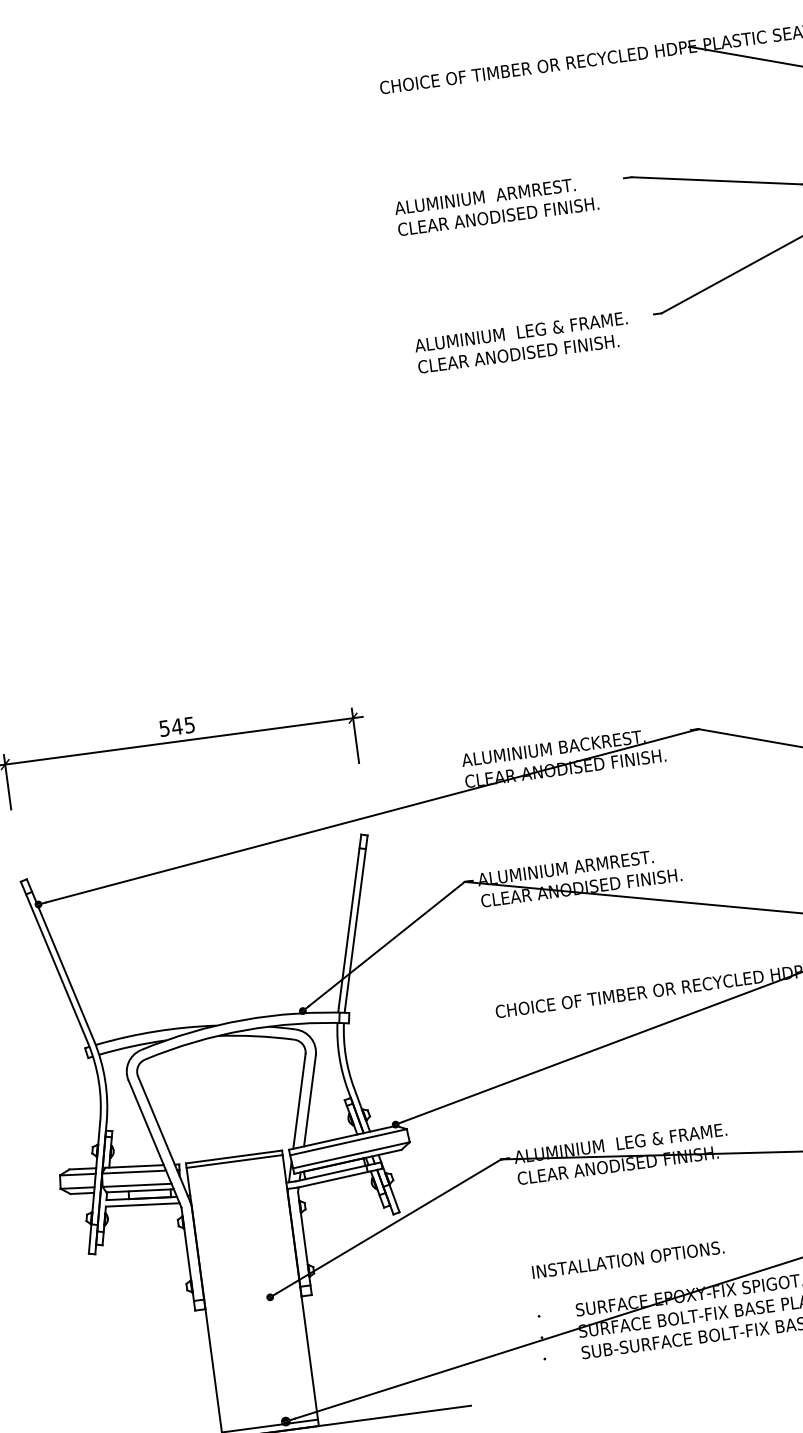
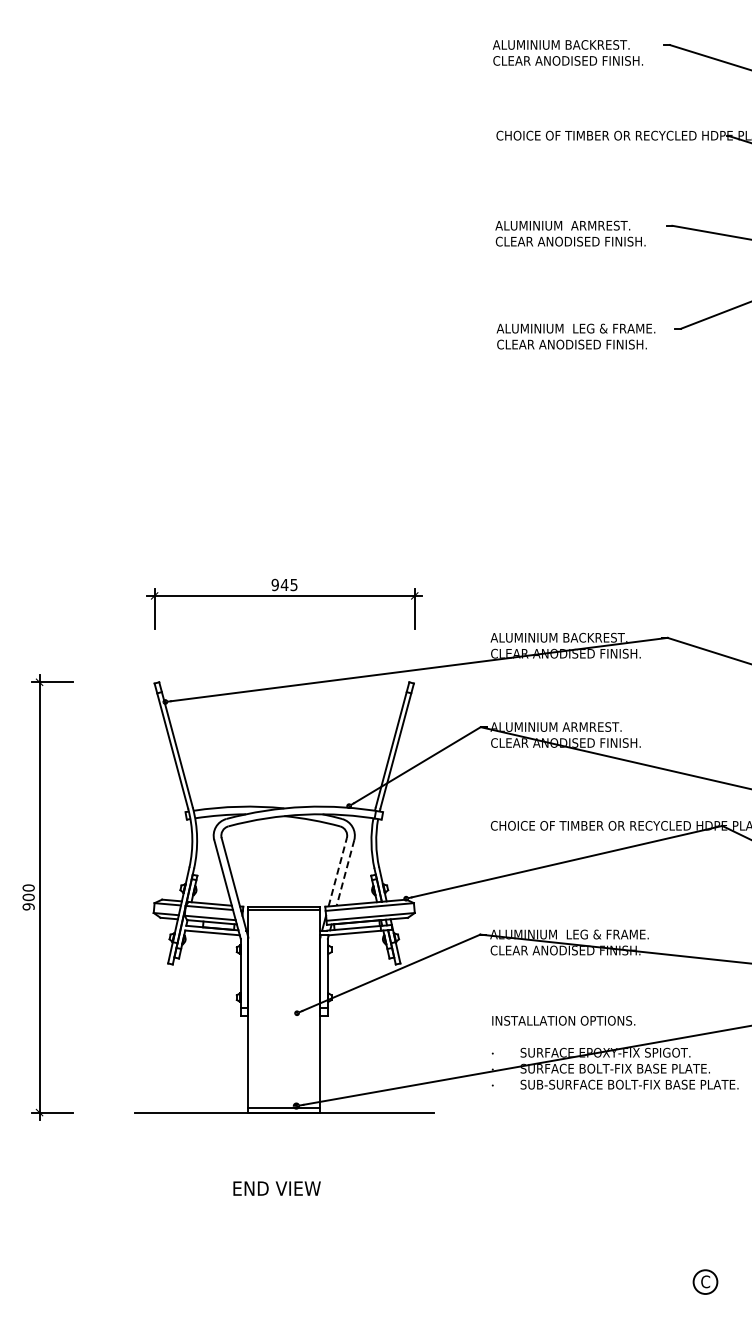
text: (163, 727) -> (274, 584), 545 -> 945
line: (298, 1100) -> (337, 871), solid -> dashed
line: (309, 1100) -> (345, 872), solid -> dashed

